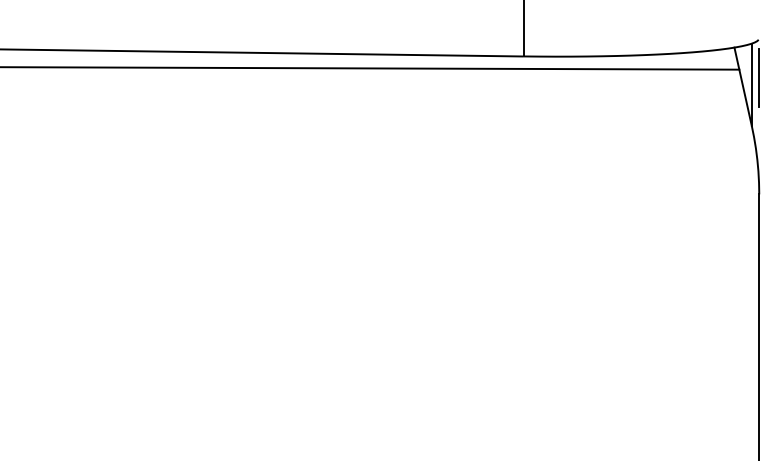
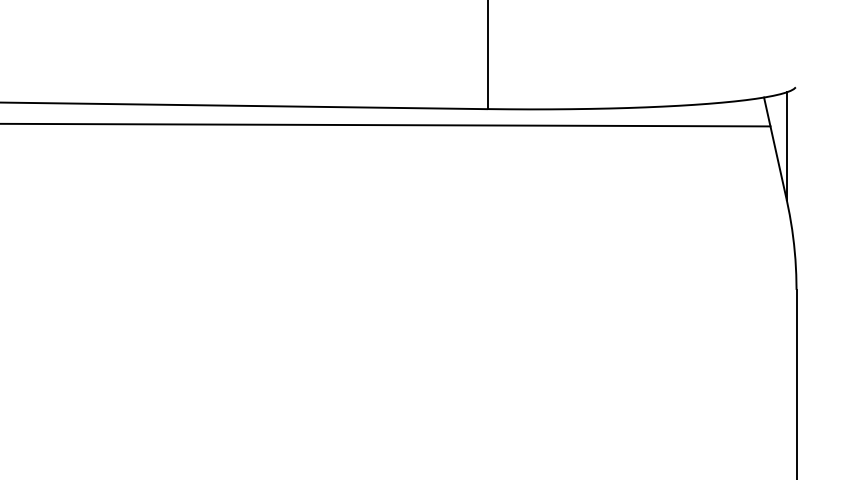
line: (759, 77) -> (796, 136), removed

